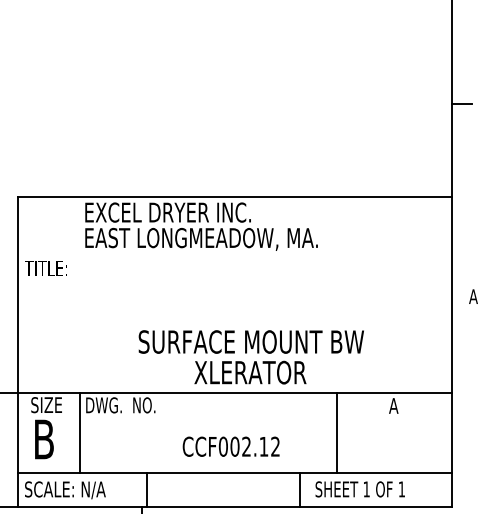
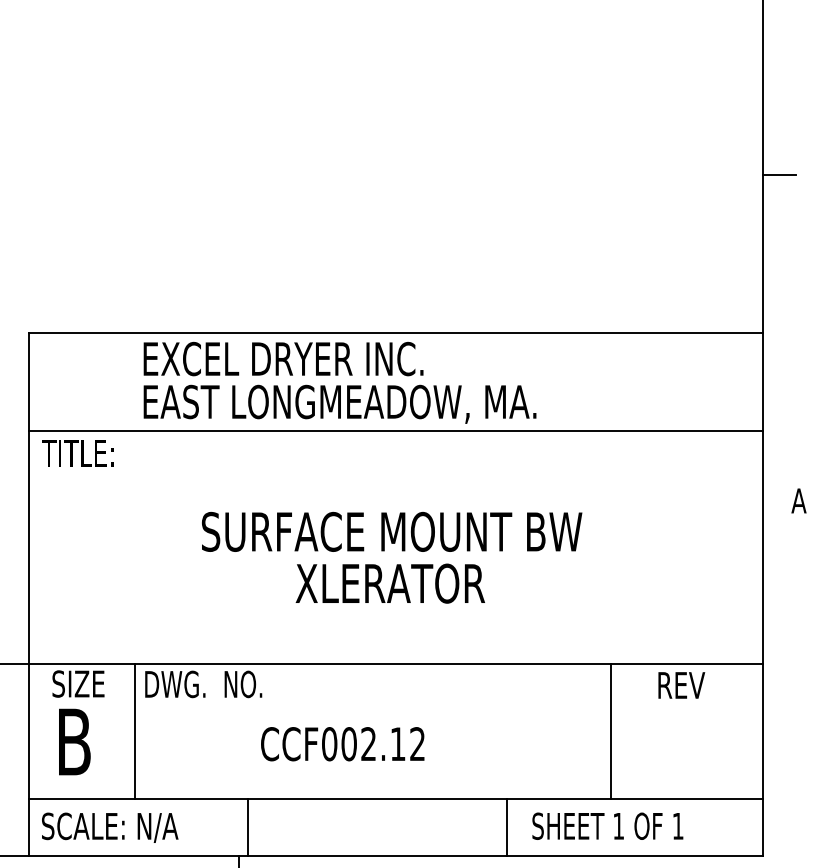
line: (234, 255) -> (395, 431), added
text: (250, 357) -> (390, 558), moved
text: (403, 405) -> (680, 684), A -> REV
line: (337, 433) -> (611, 731), moved
text: (230, 446) -> (341, 743), moved

